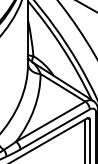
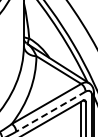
line: (54, 129) -> (50, 111), solid -> dashed

